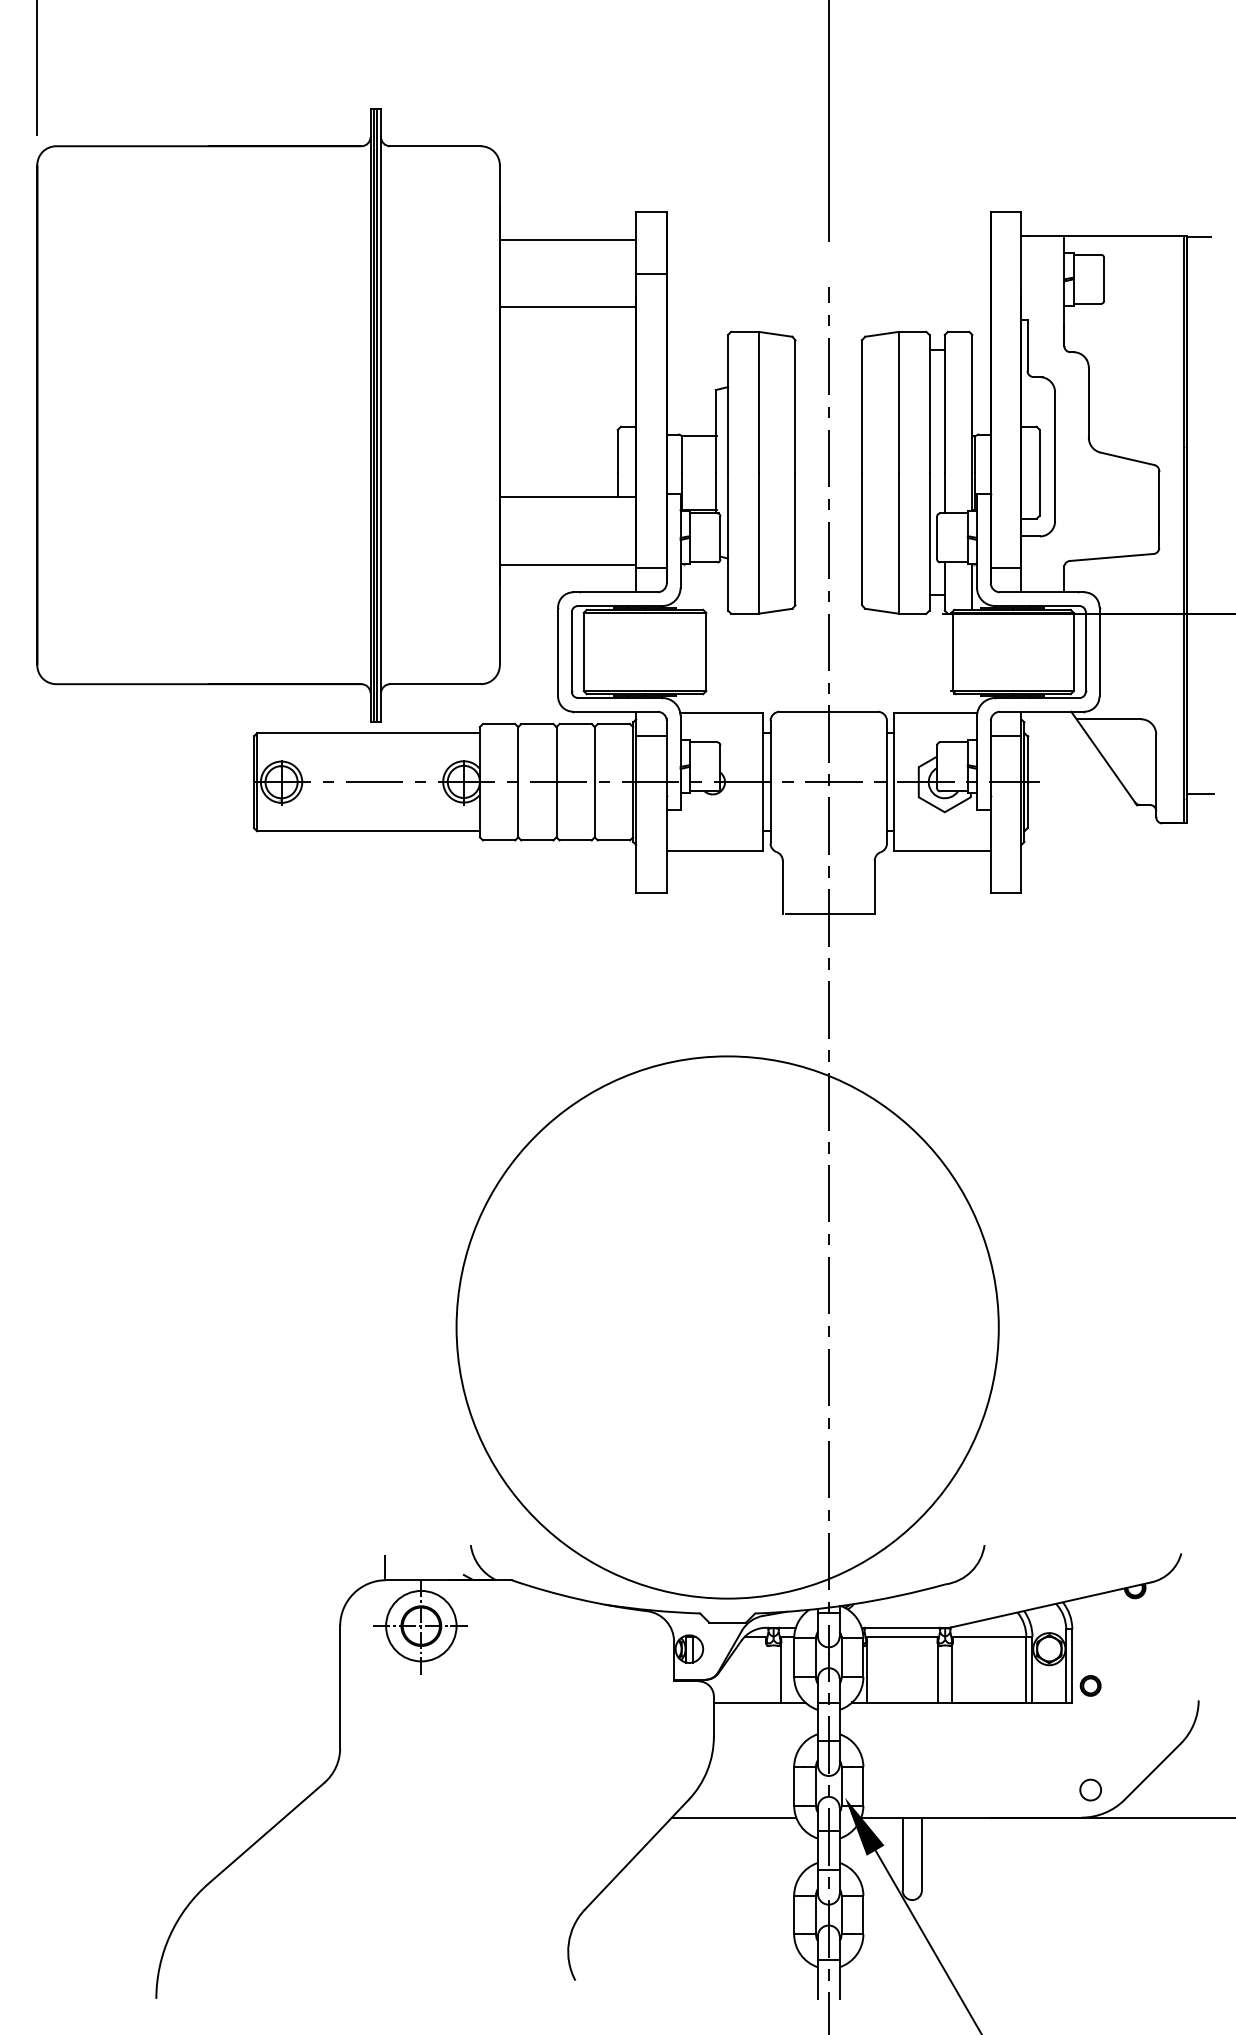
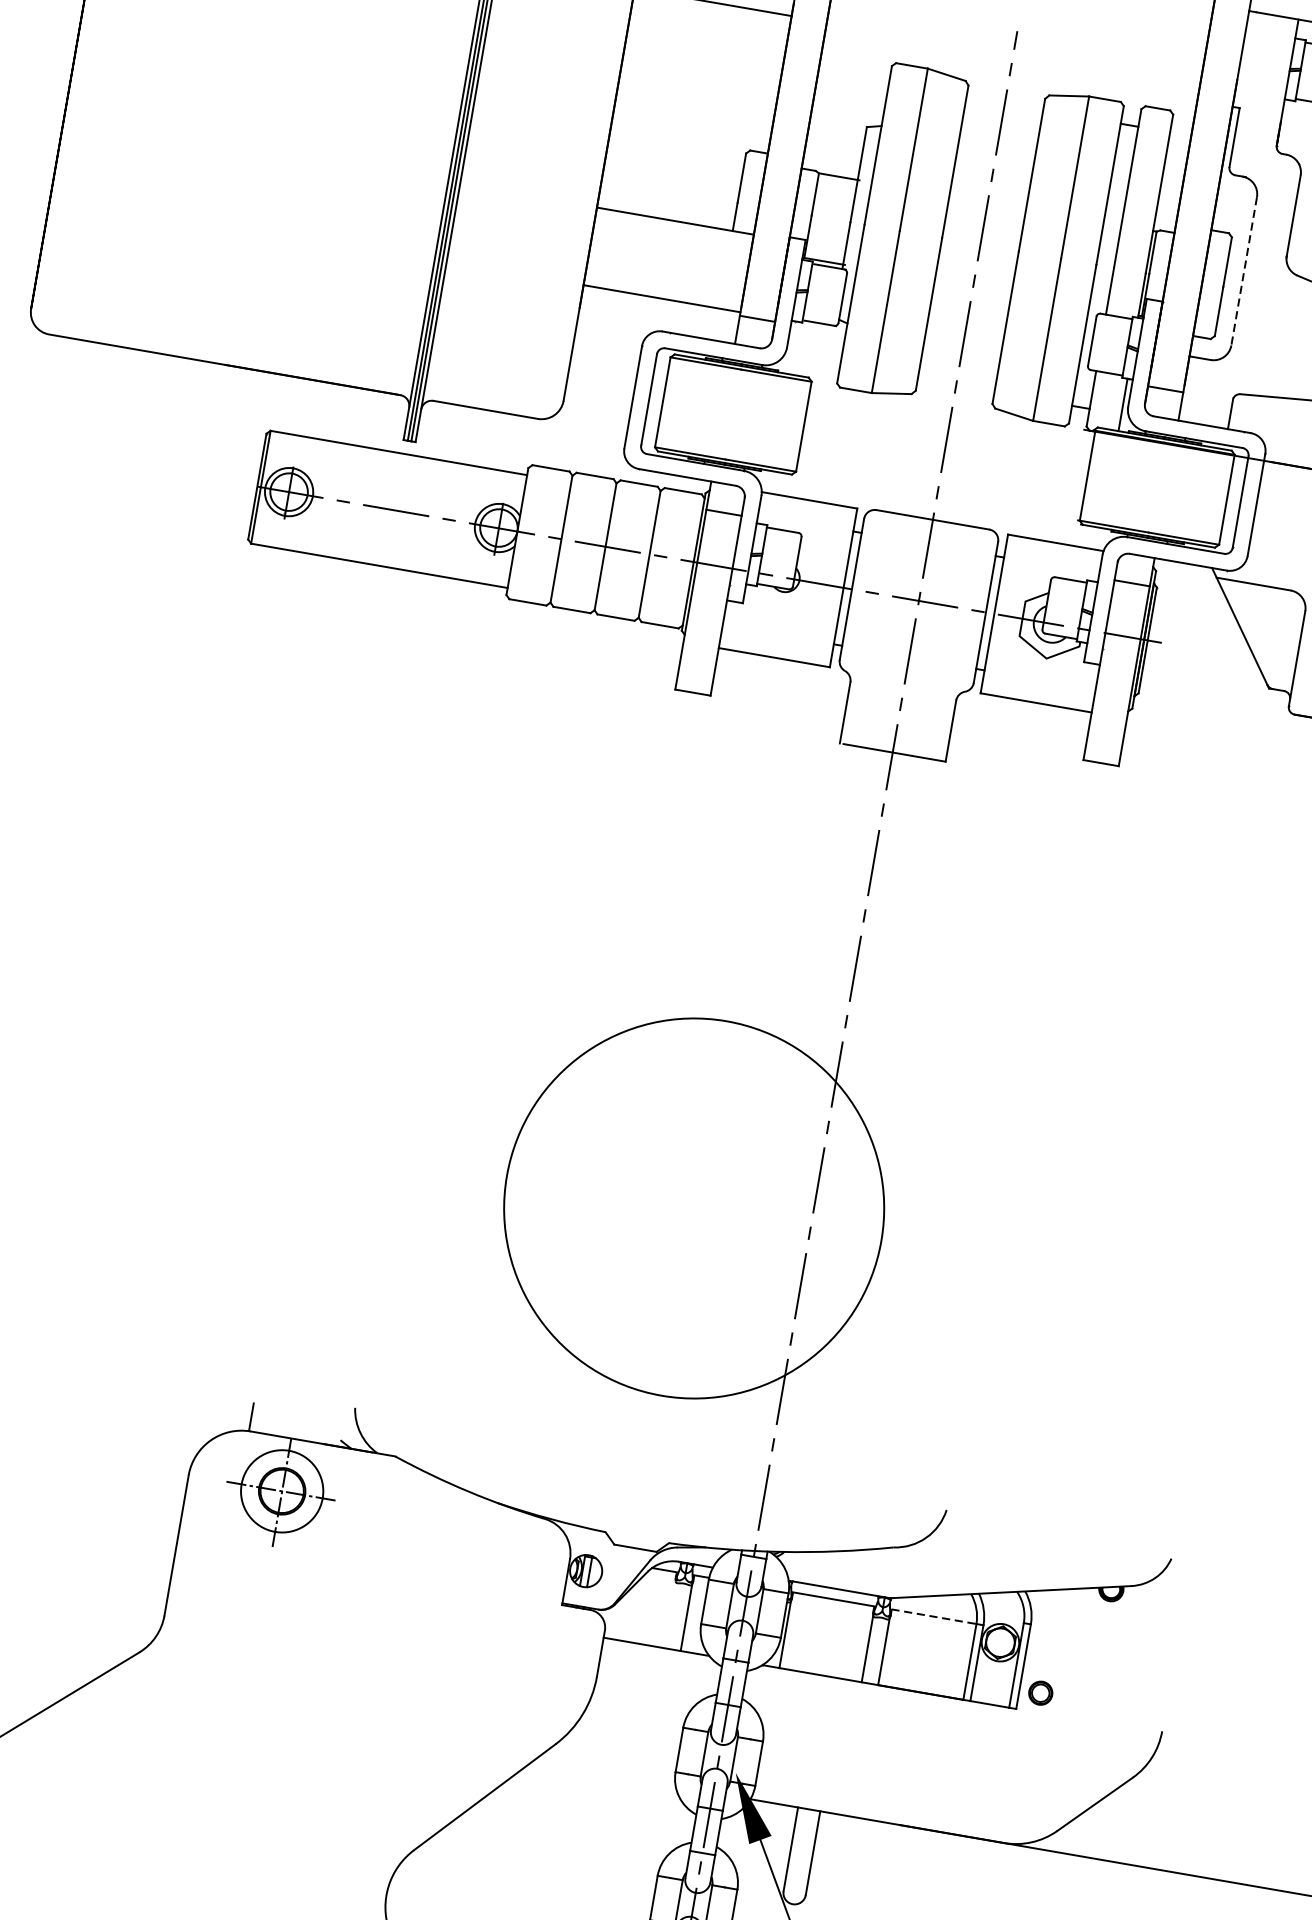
line: (1055, 457) -> (1244, 272), solid -> dashed
circle: (727, 1327) -> (693, 1208), size x0.6
line: (989, 1636) -> (934, 1616), solid -> dashed
circle: (1090, 1789) -> (1019, 1812), removed
line: (733, 1817) -> (603, 1773), removed

